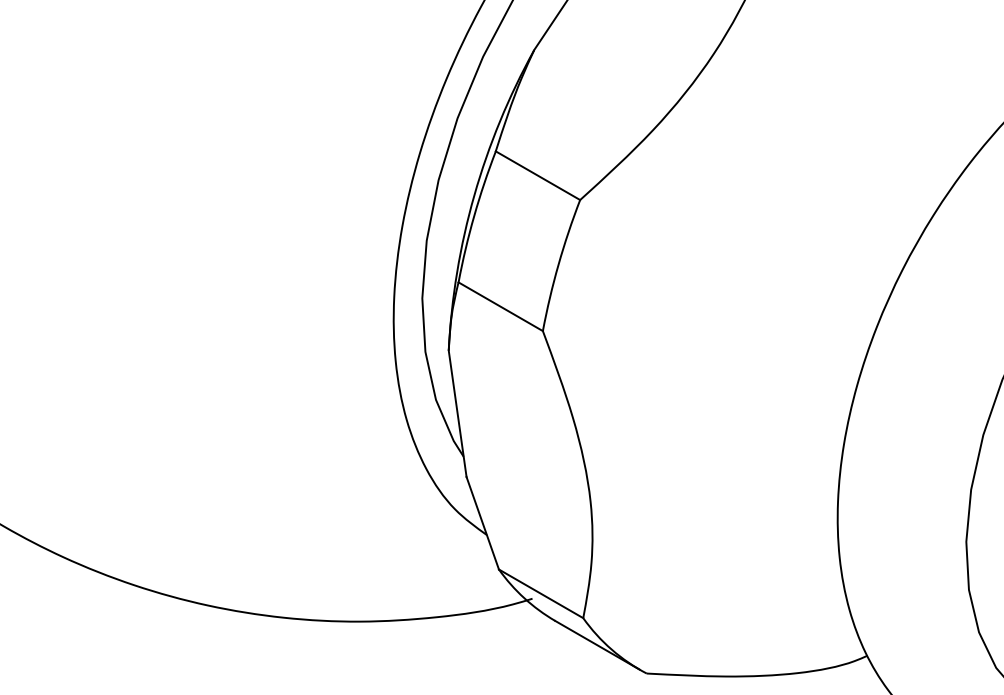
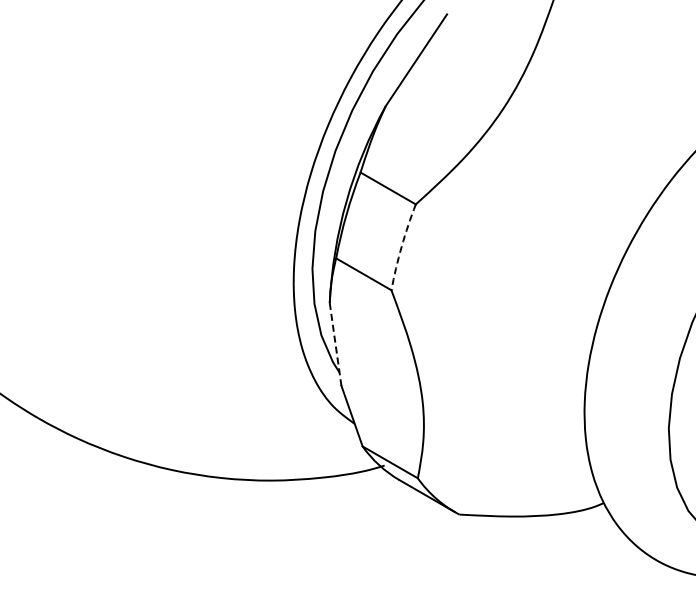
arc: (558, 264) -> (401, 246), solid -> dashed
line: (457, 413) -> (335, 344), solid -> dashed

